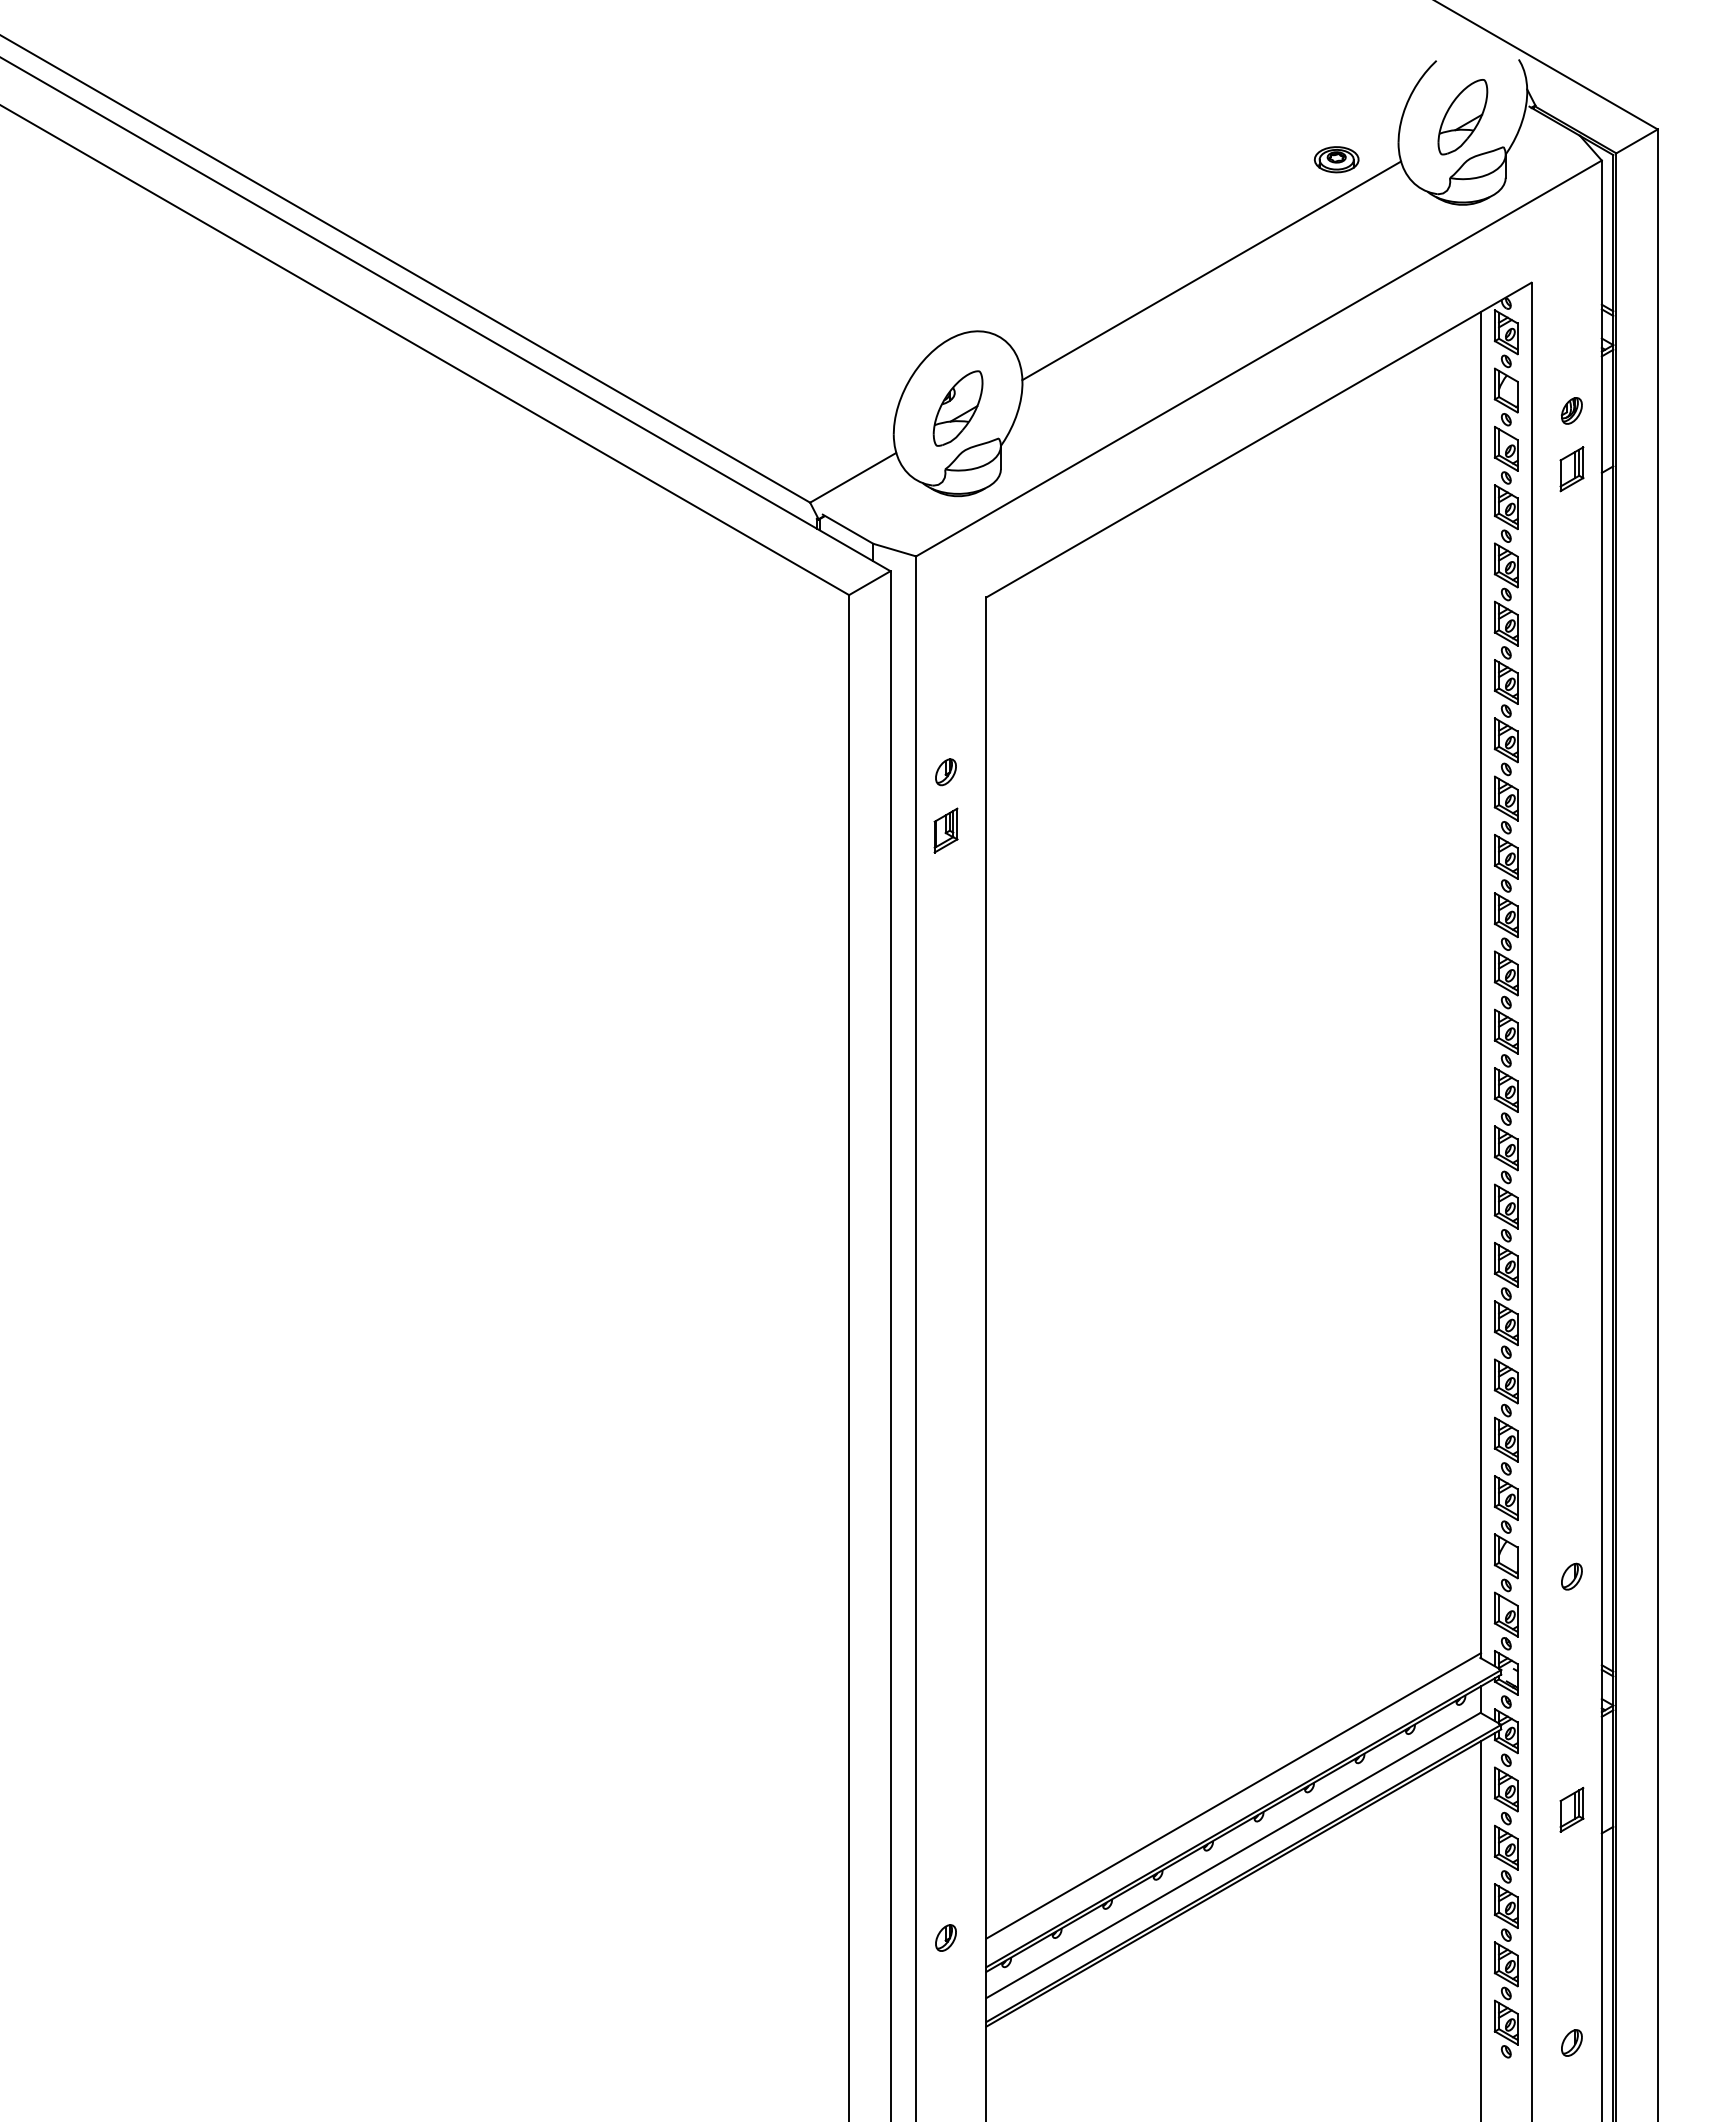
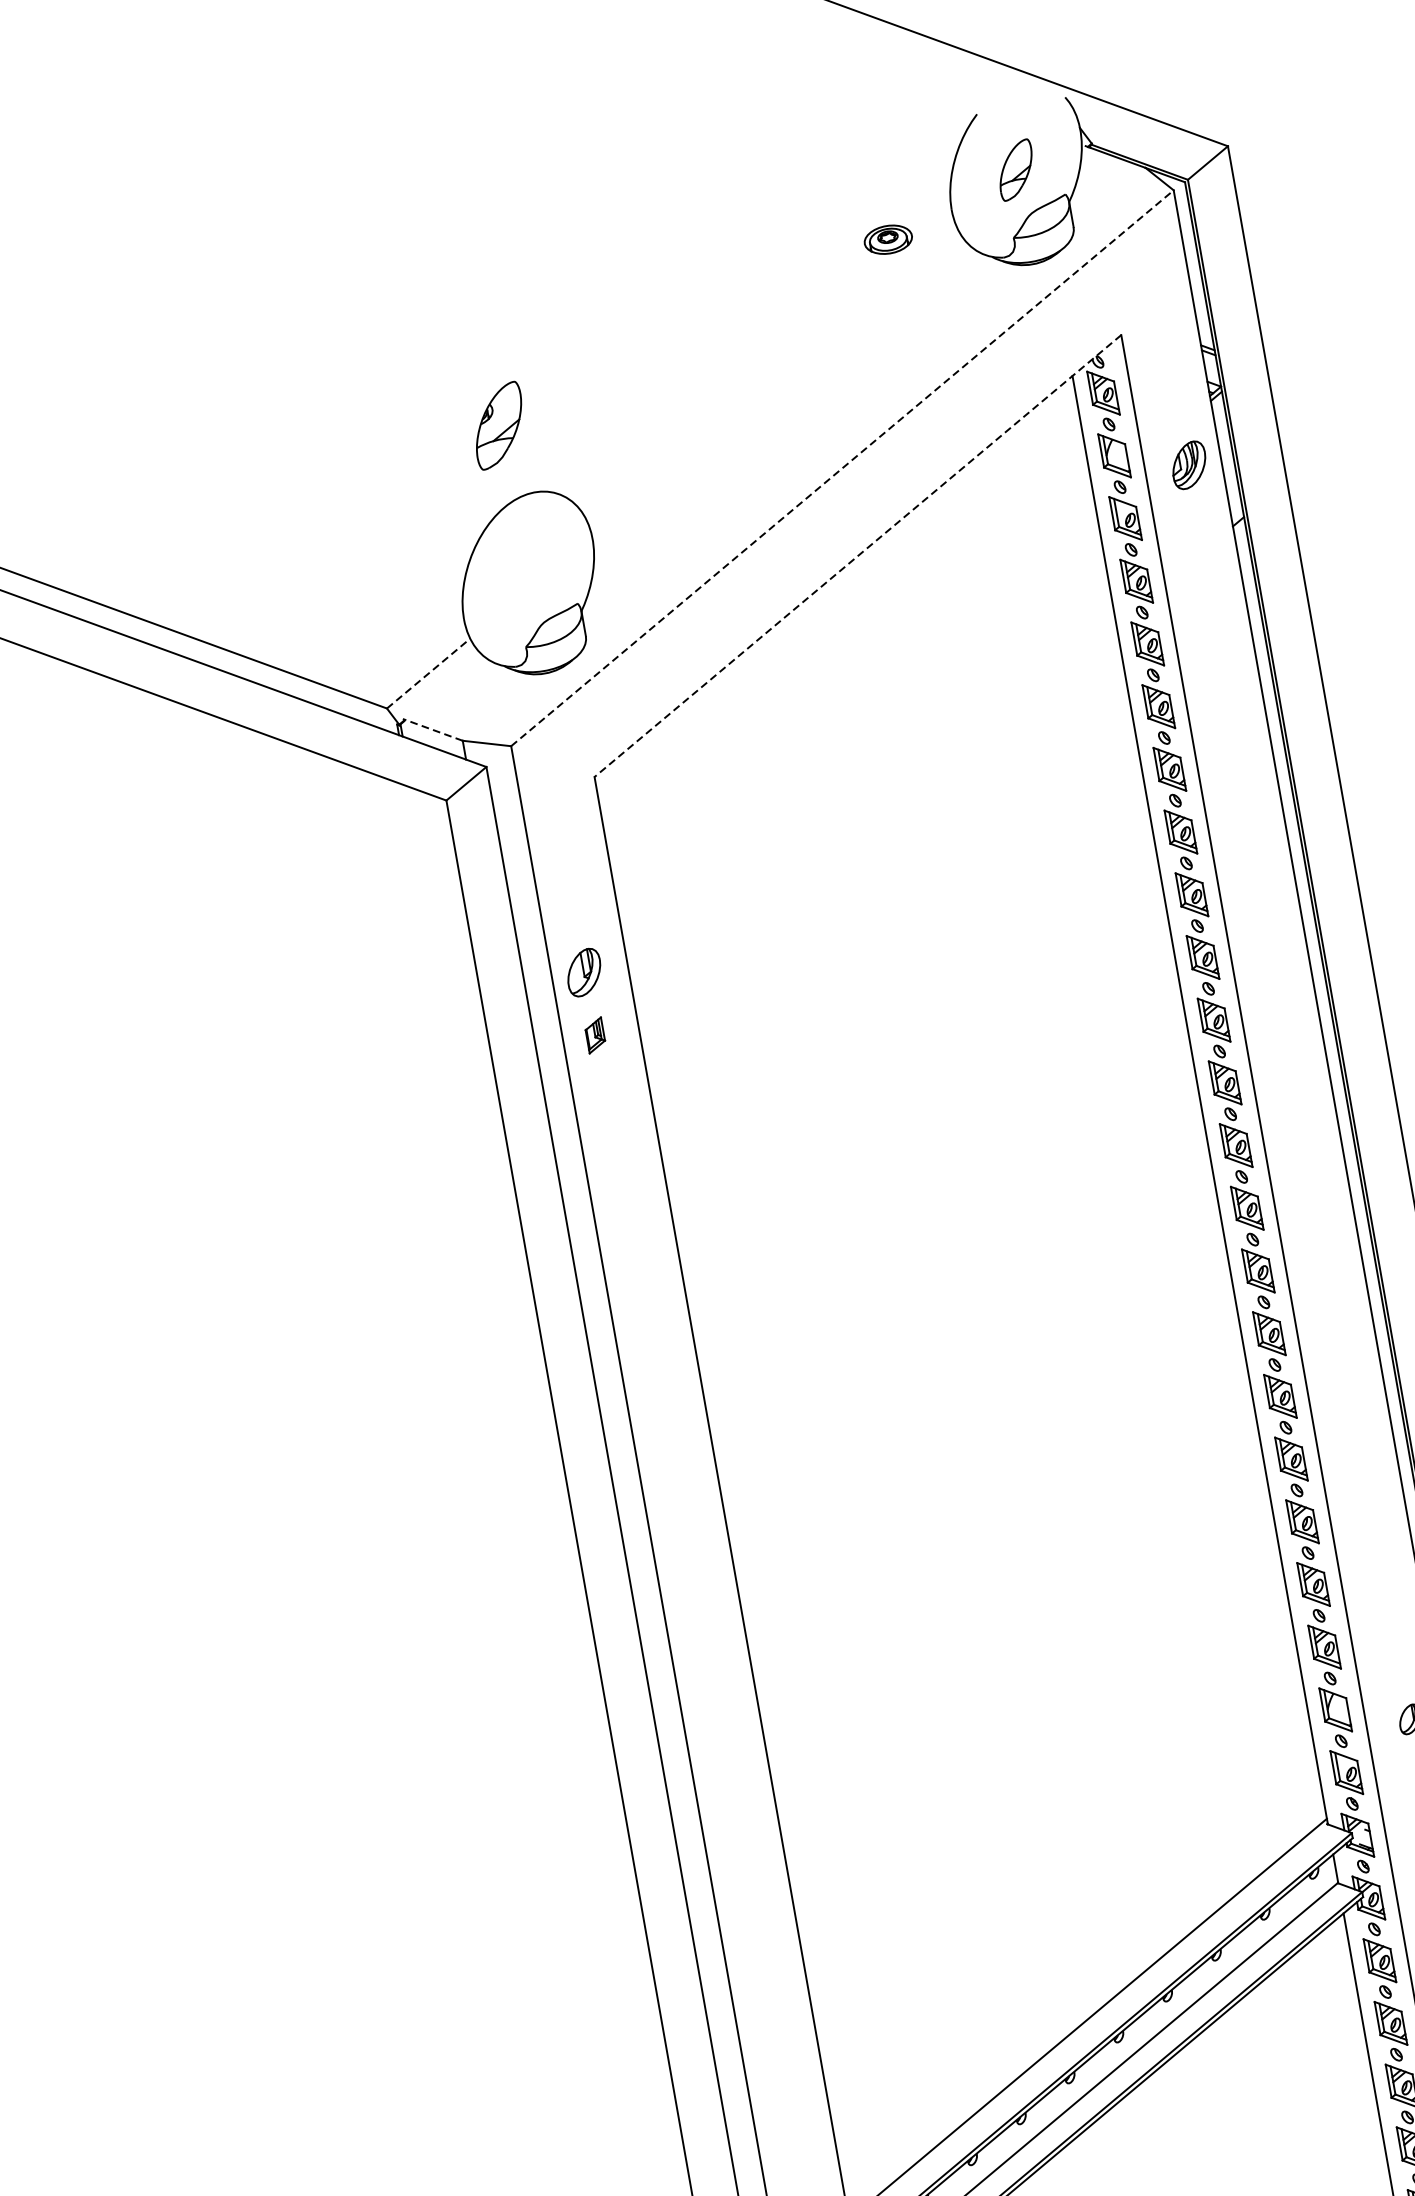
part: (1462, 117) -> (1015, 170), size x0.7
line: (1211, 270) -> (774, 382), removed
line: (1258, 358) -> (841, 468), solid -> dashed
part: (957, 408) -> (498, 425), moved
part: (1571, 410) -> (1188, 464), size x1.6
line: (1258, 440) -> (857, 556), solid -> dashed
part: (1571, 469) -> (1199, 528), removed
line: (853, 477) -> (428, 673), solid -> dashed
line: (847, 528) -> (432, 729), solid -> dashed
part: (945, 772) -> (583, 973), size x1.6
part: (945, 830) -> (594, 1035), size x0.7

